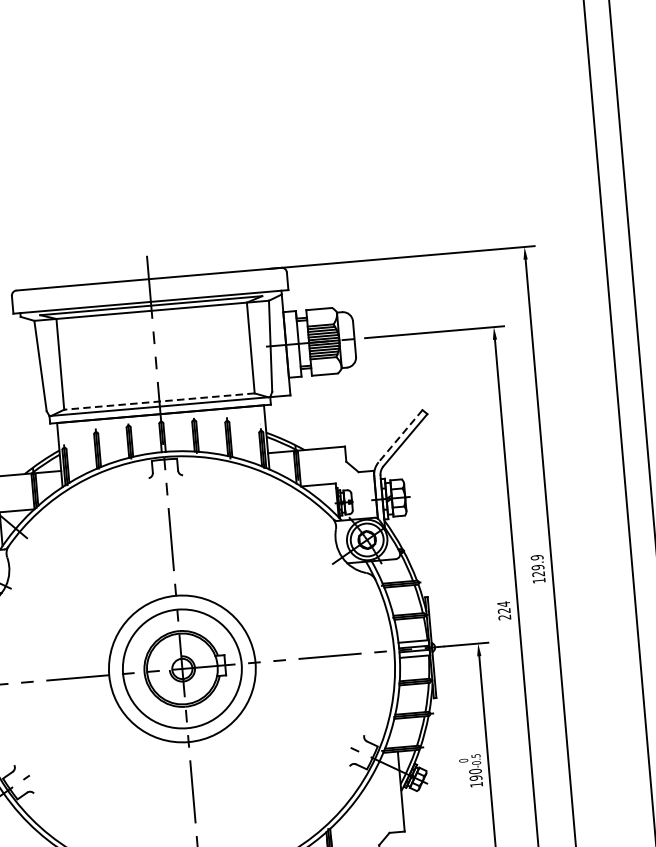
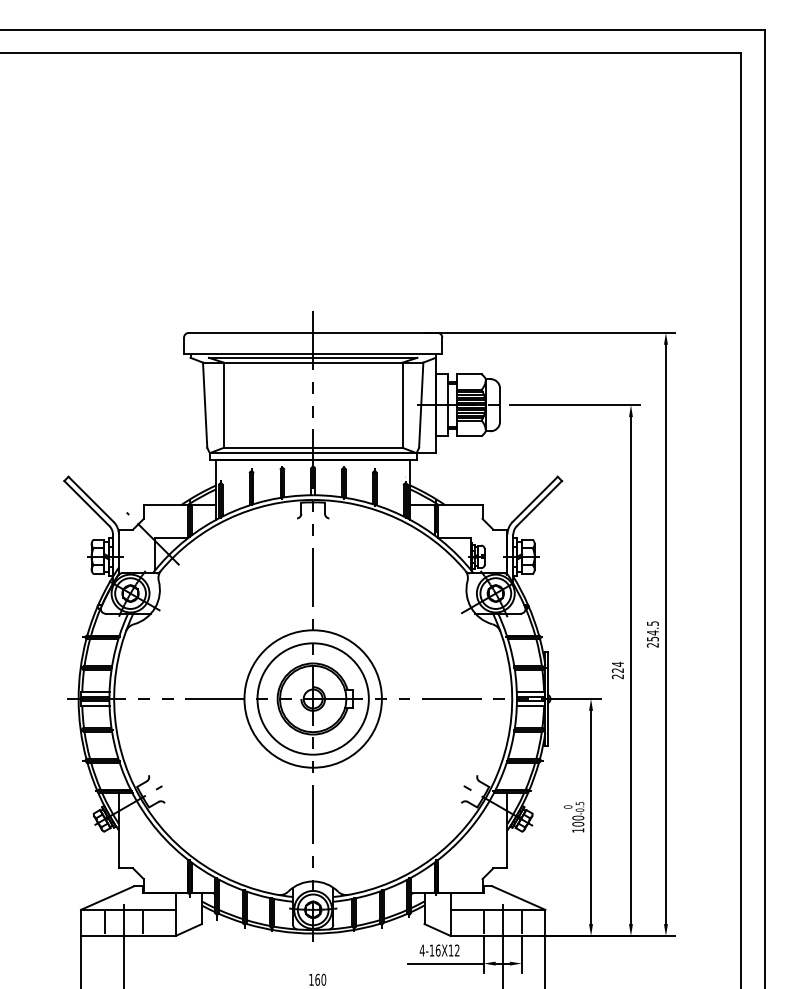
line: (158, 401) -> (312, 447), dashed -> solid
line: (400, 436) -> (535, 499), dashed -> solid
text: (537, 569) -> (652, 634), 129.9 -> 254.5
text: (476, 778) -> (578, 824), 190 -> 100

